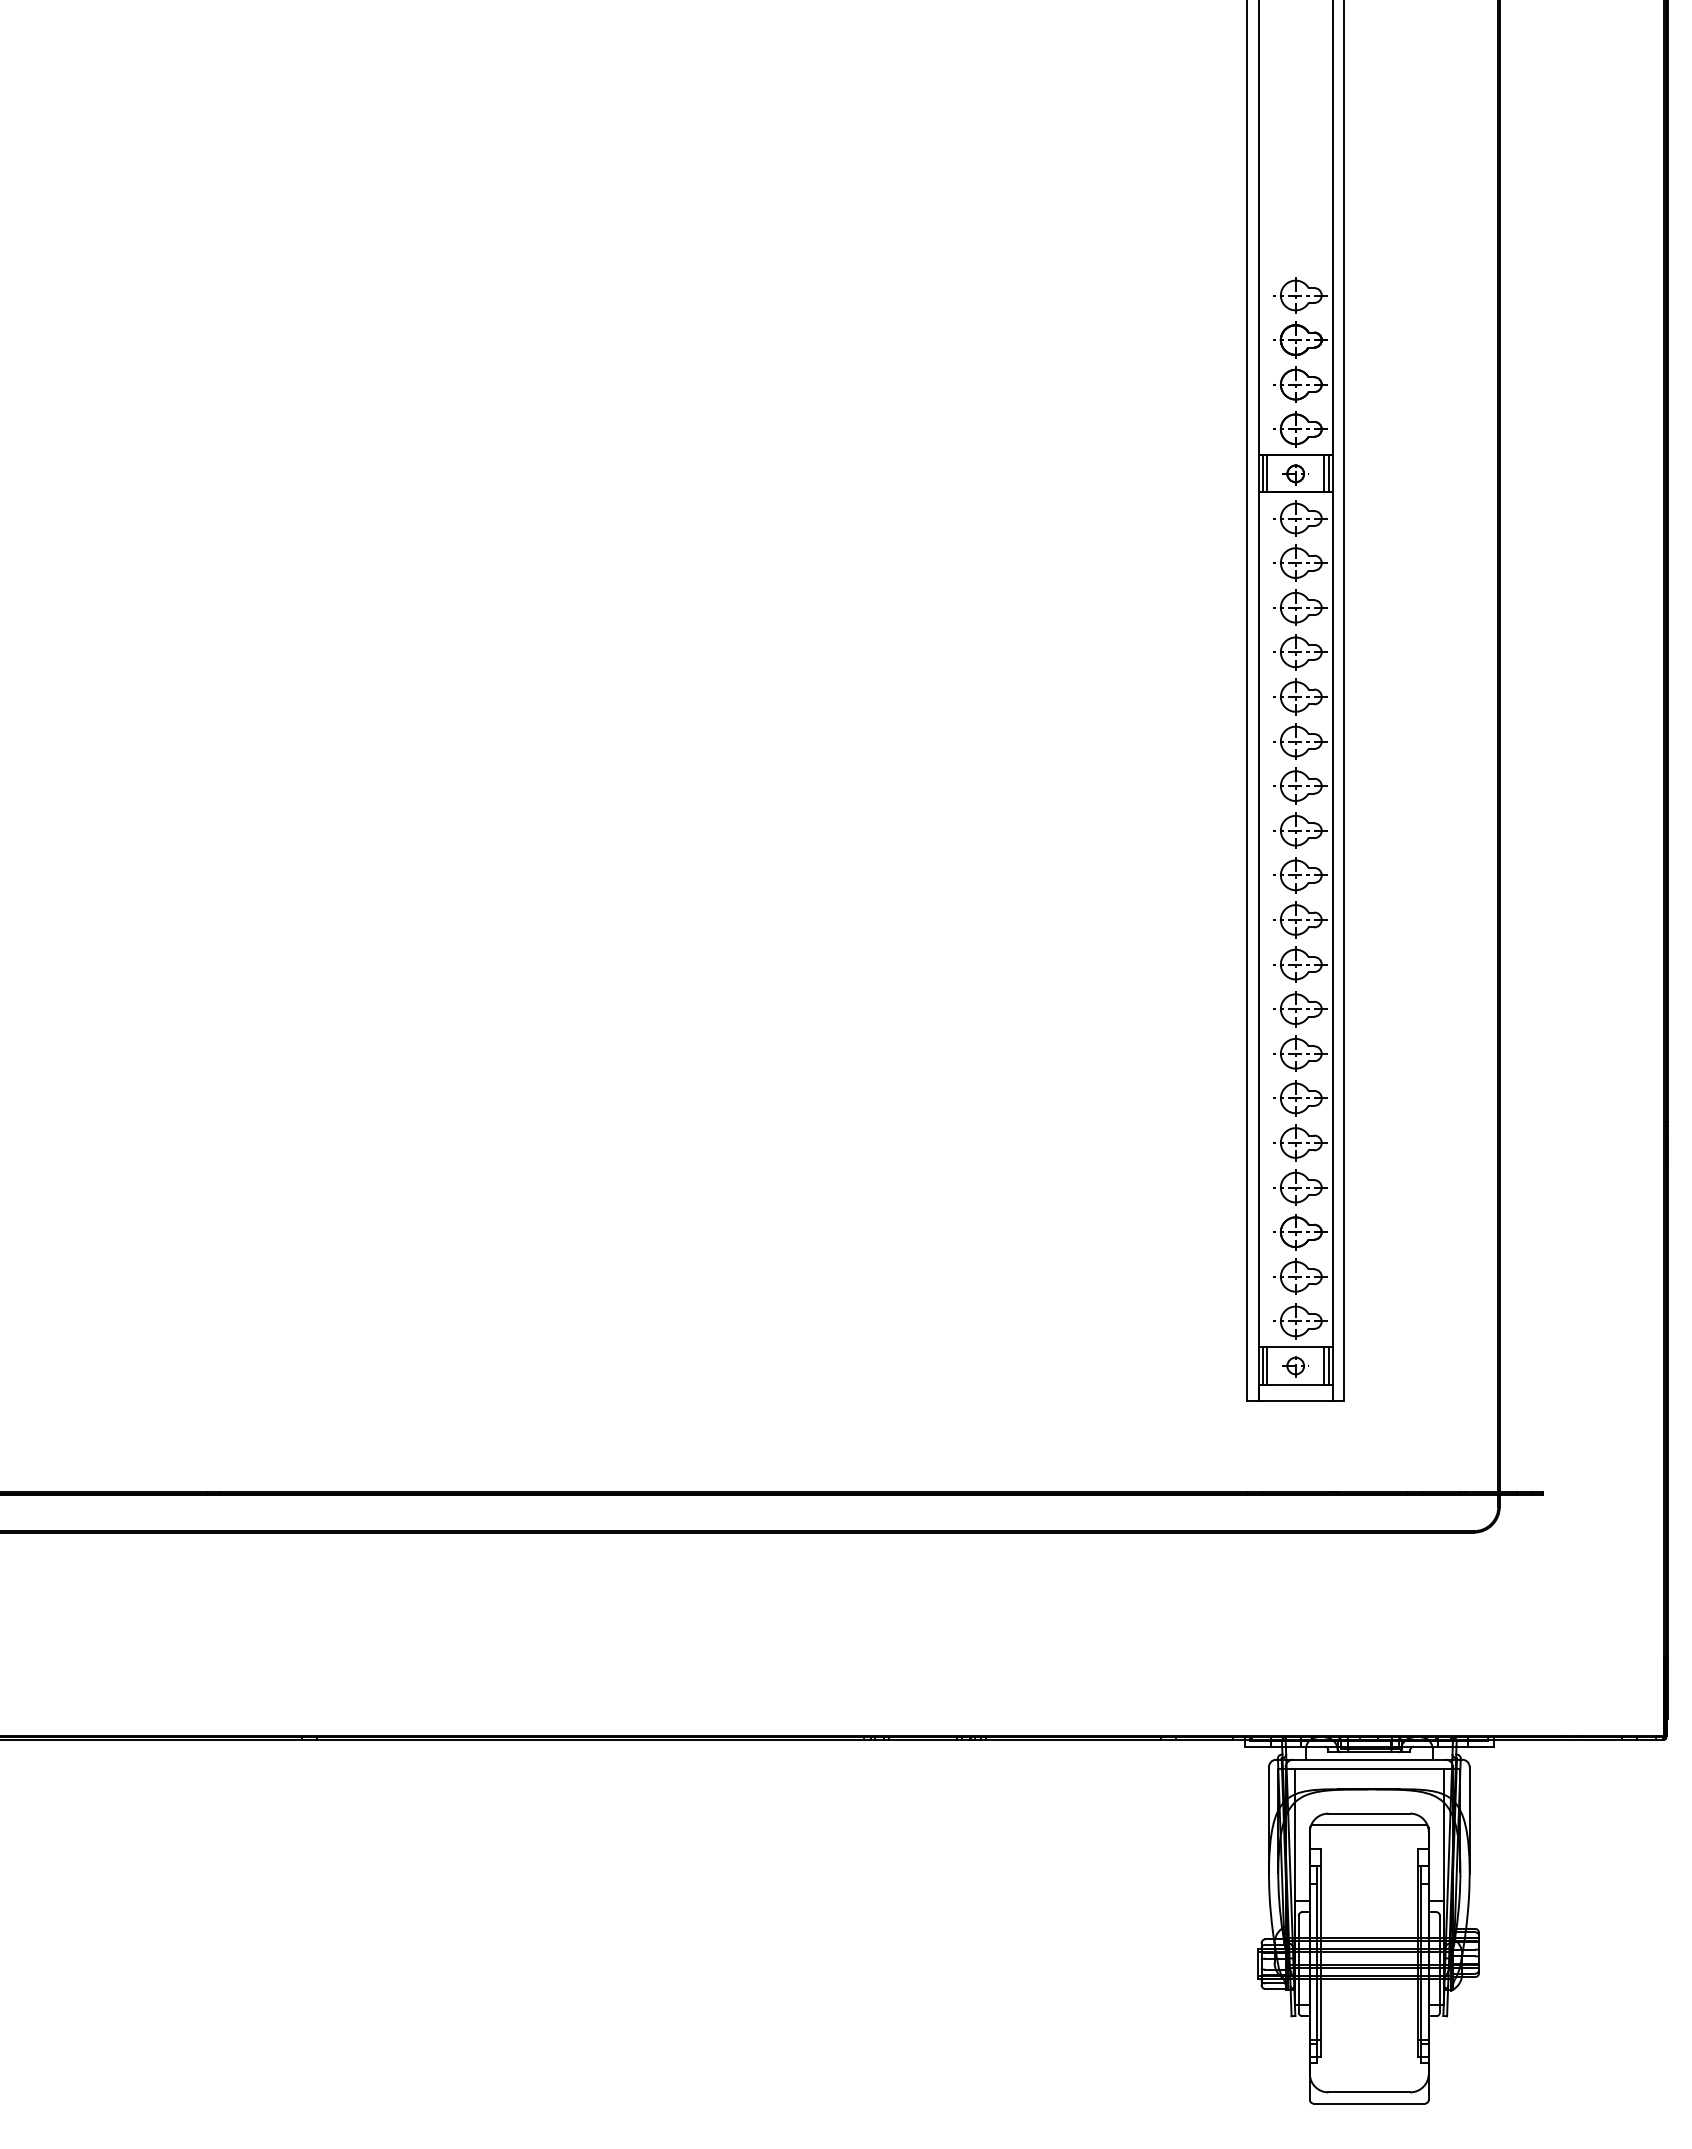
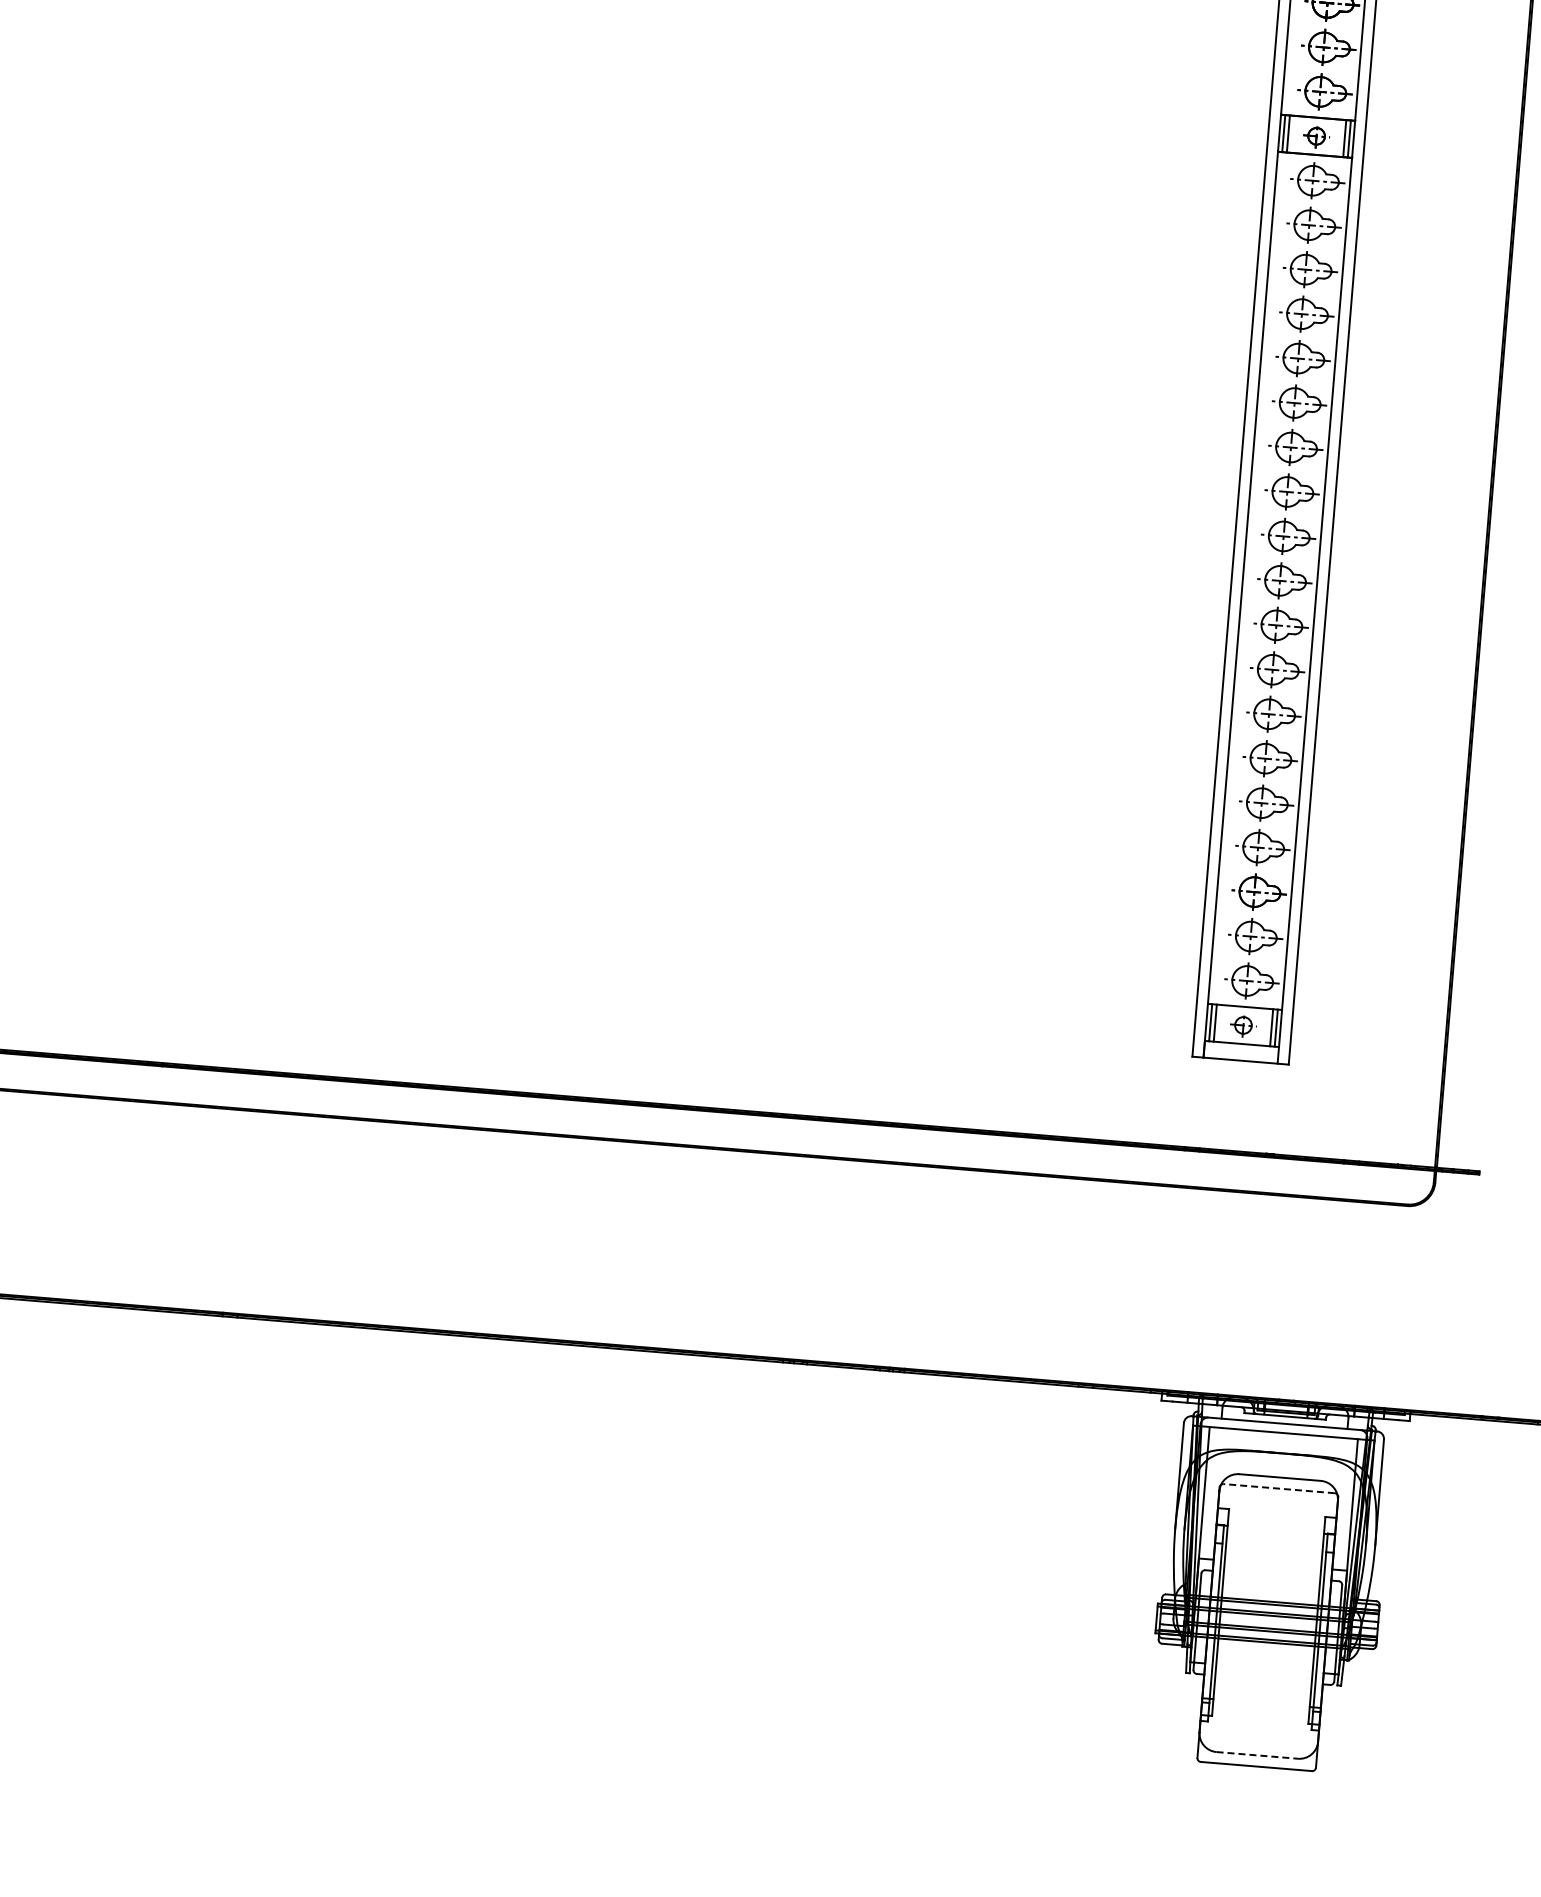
line: (1369, 1824) -> (1279, 1488), solid -> dashed
line: (1369, 2092) -> (1257, 1755), solid -> dashed

